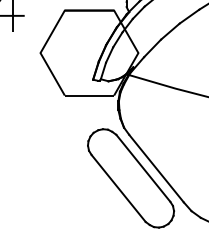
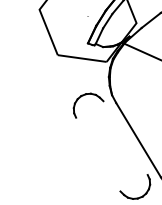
line: (143, 167) -> (125, 137), removed
line: (118, 187) -> (98, 153), removed

